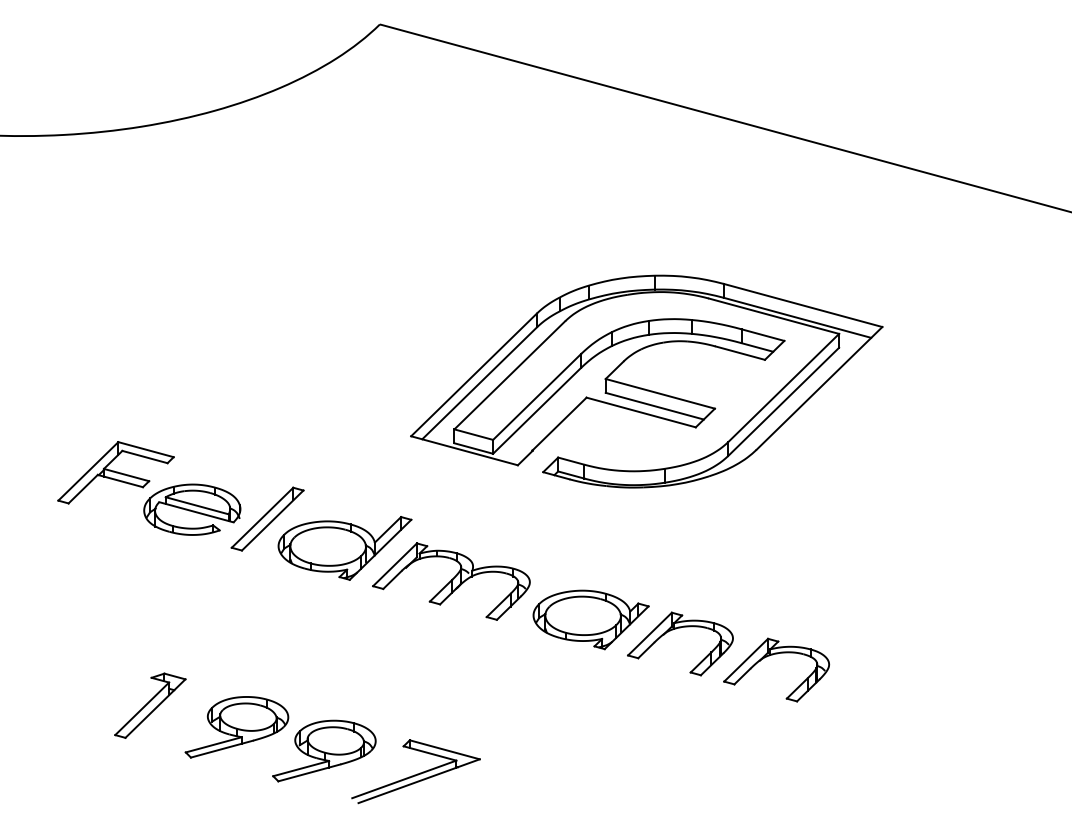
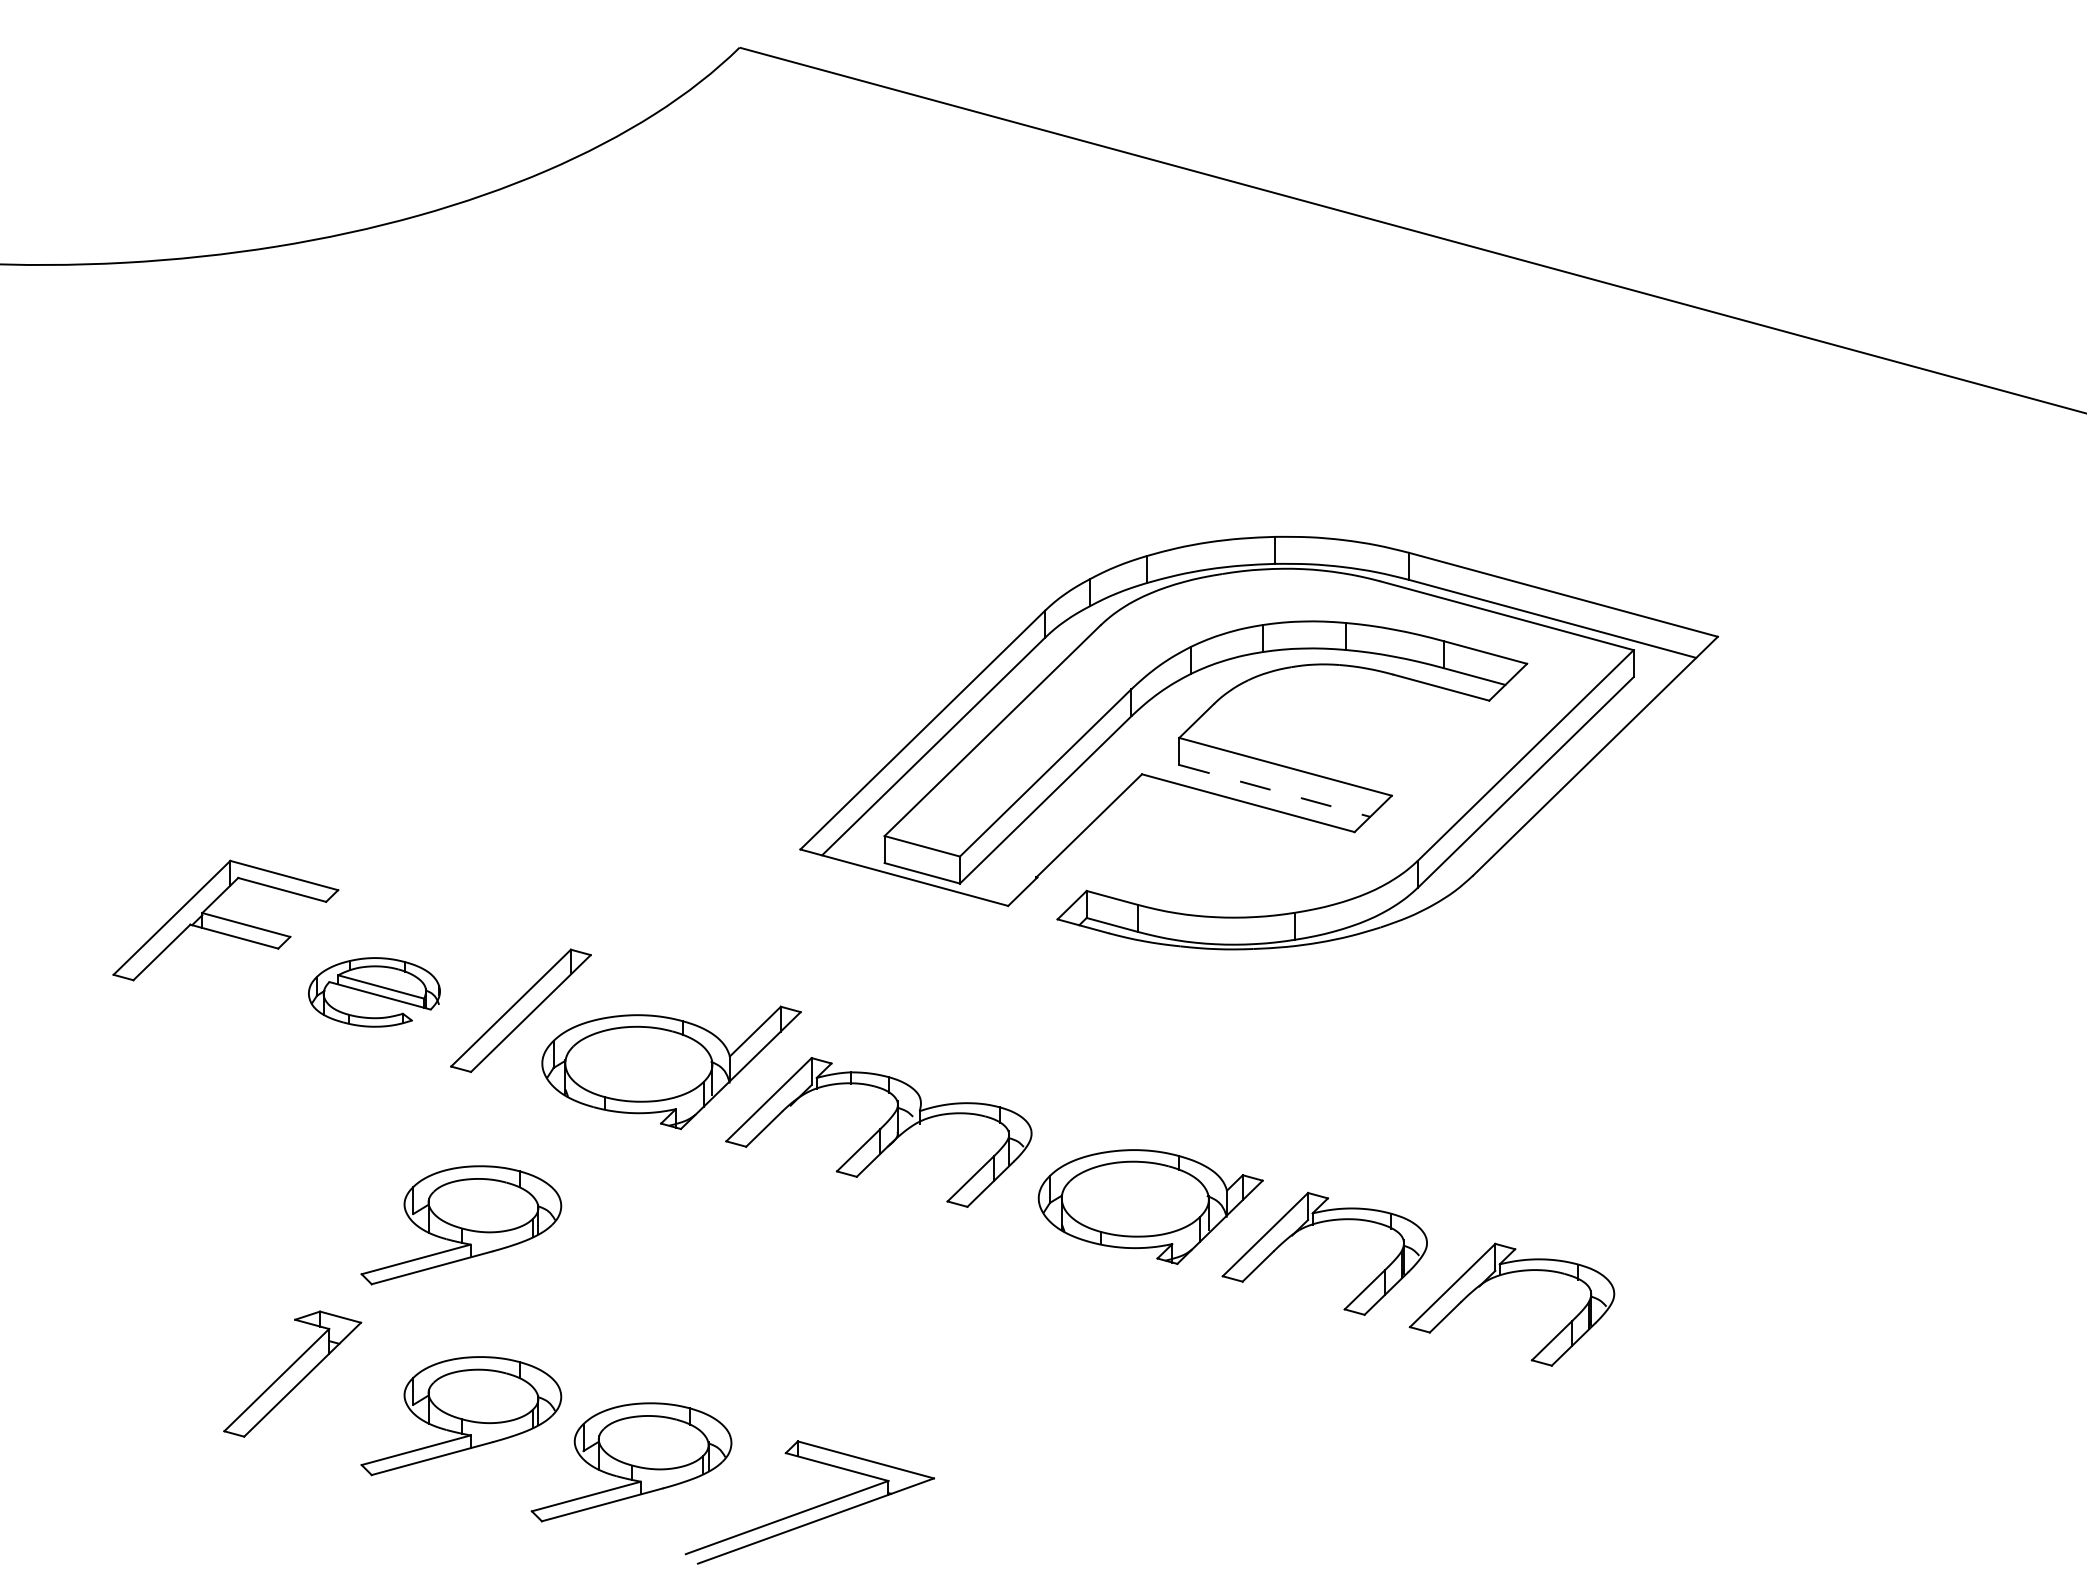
line: (654, 406) -> (1274, 791), solid -> dashed
part: (192, 509) -> (374, 992), size x0.7
part: (236, 629) -> (460, 1225), added

